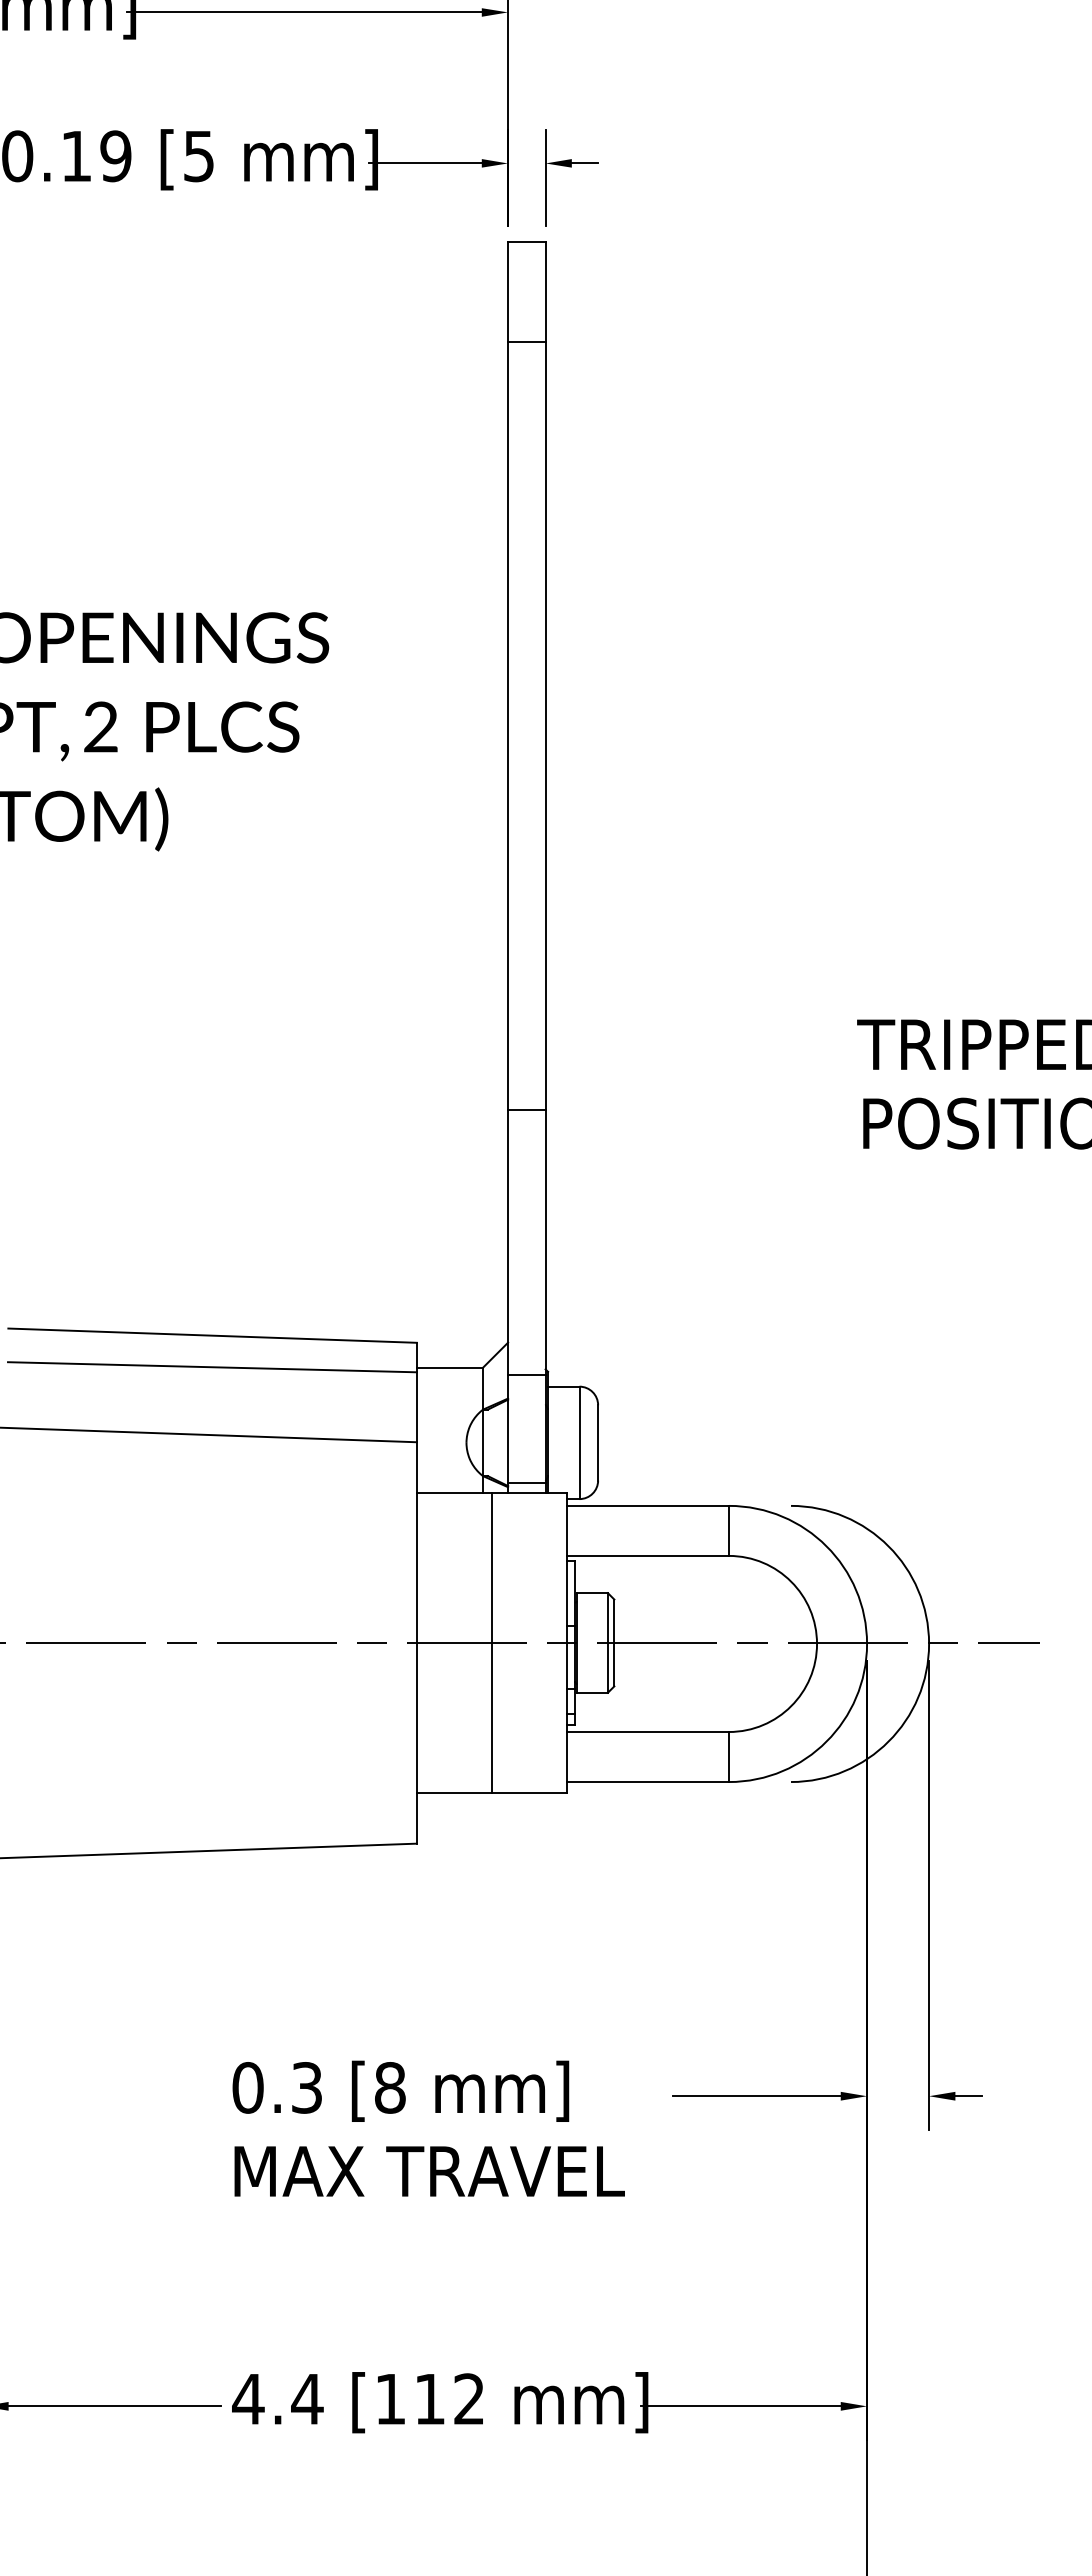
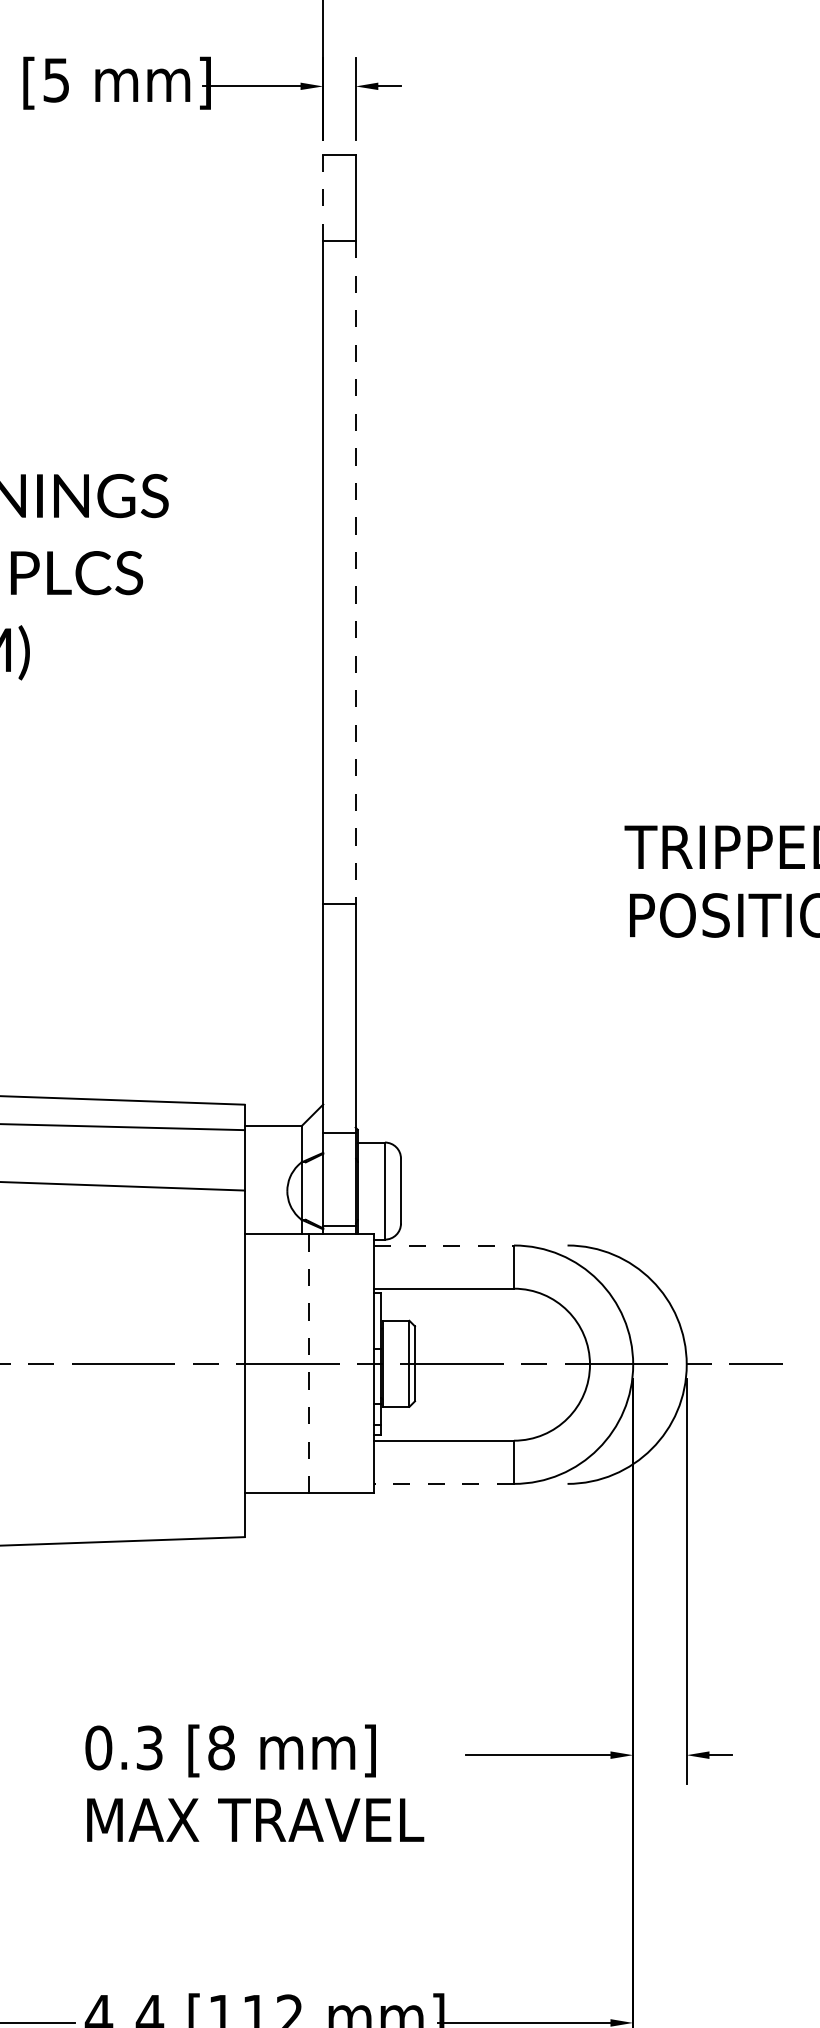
line: (508, 291) -> (323, 196), solid -> dashed
line: (545, 726) -> (355, 572), solid -> dashed
line: (648, 1505) -> (444, 1245), solid -> dashed
line: (491, 1642) -> (308, 1363), solid -> dashed
line: (647, 1782) -> (443, 1484), solid -> dashed

